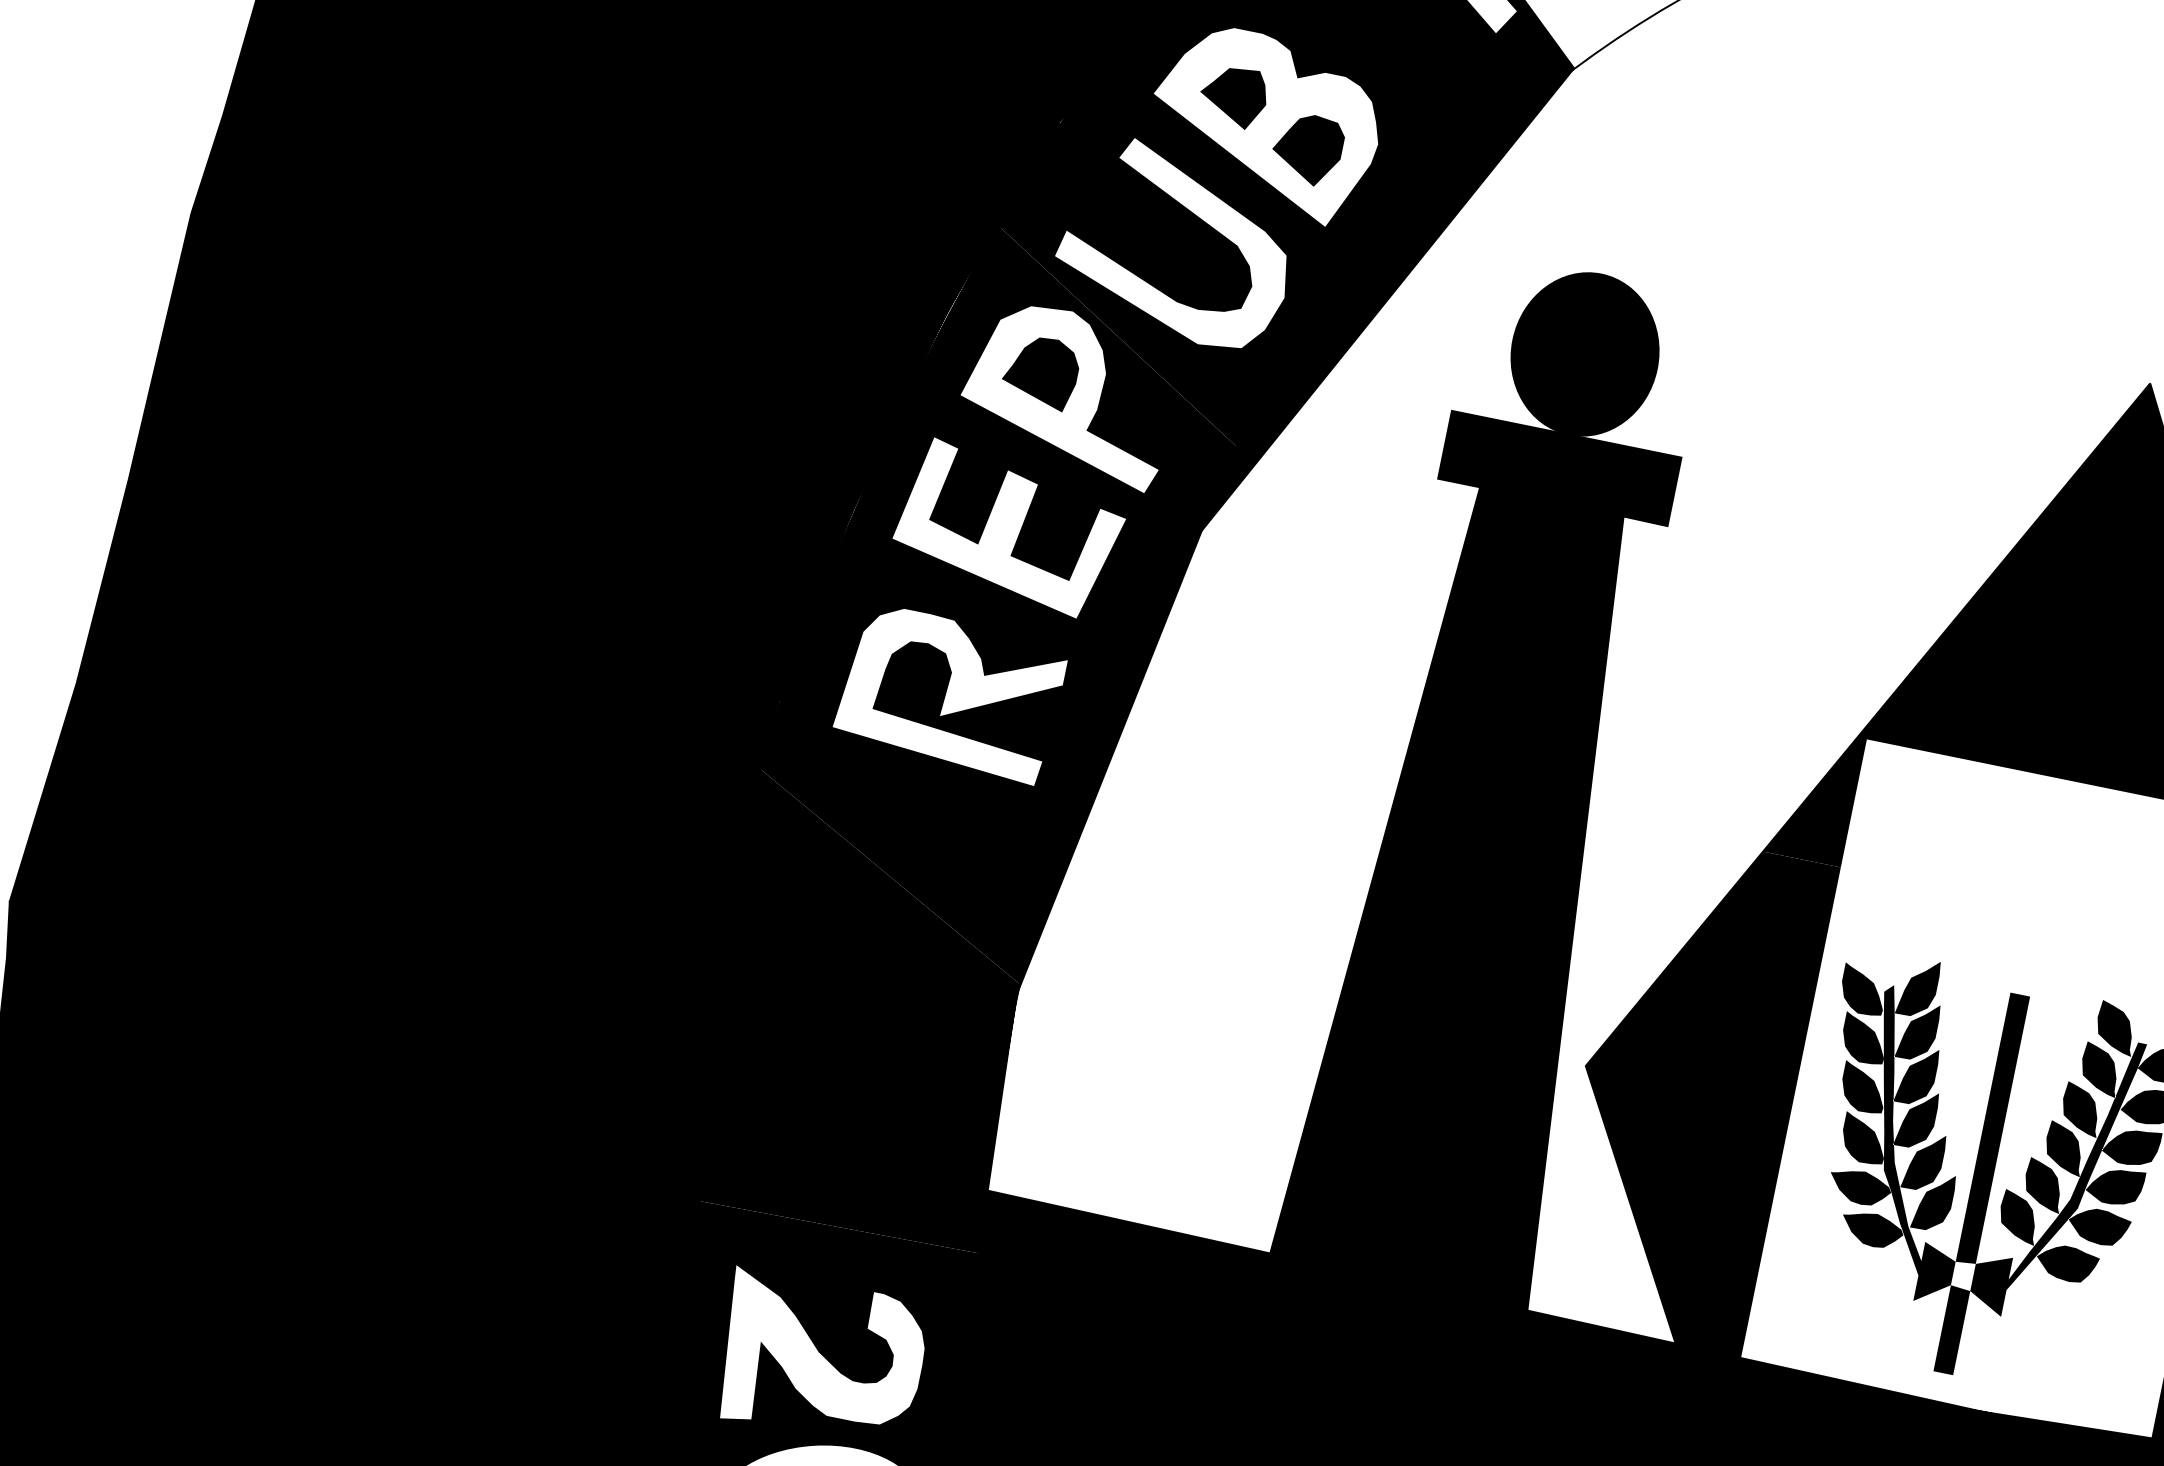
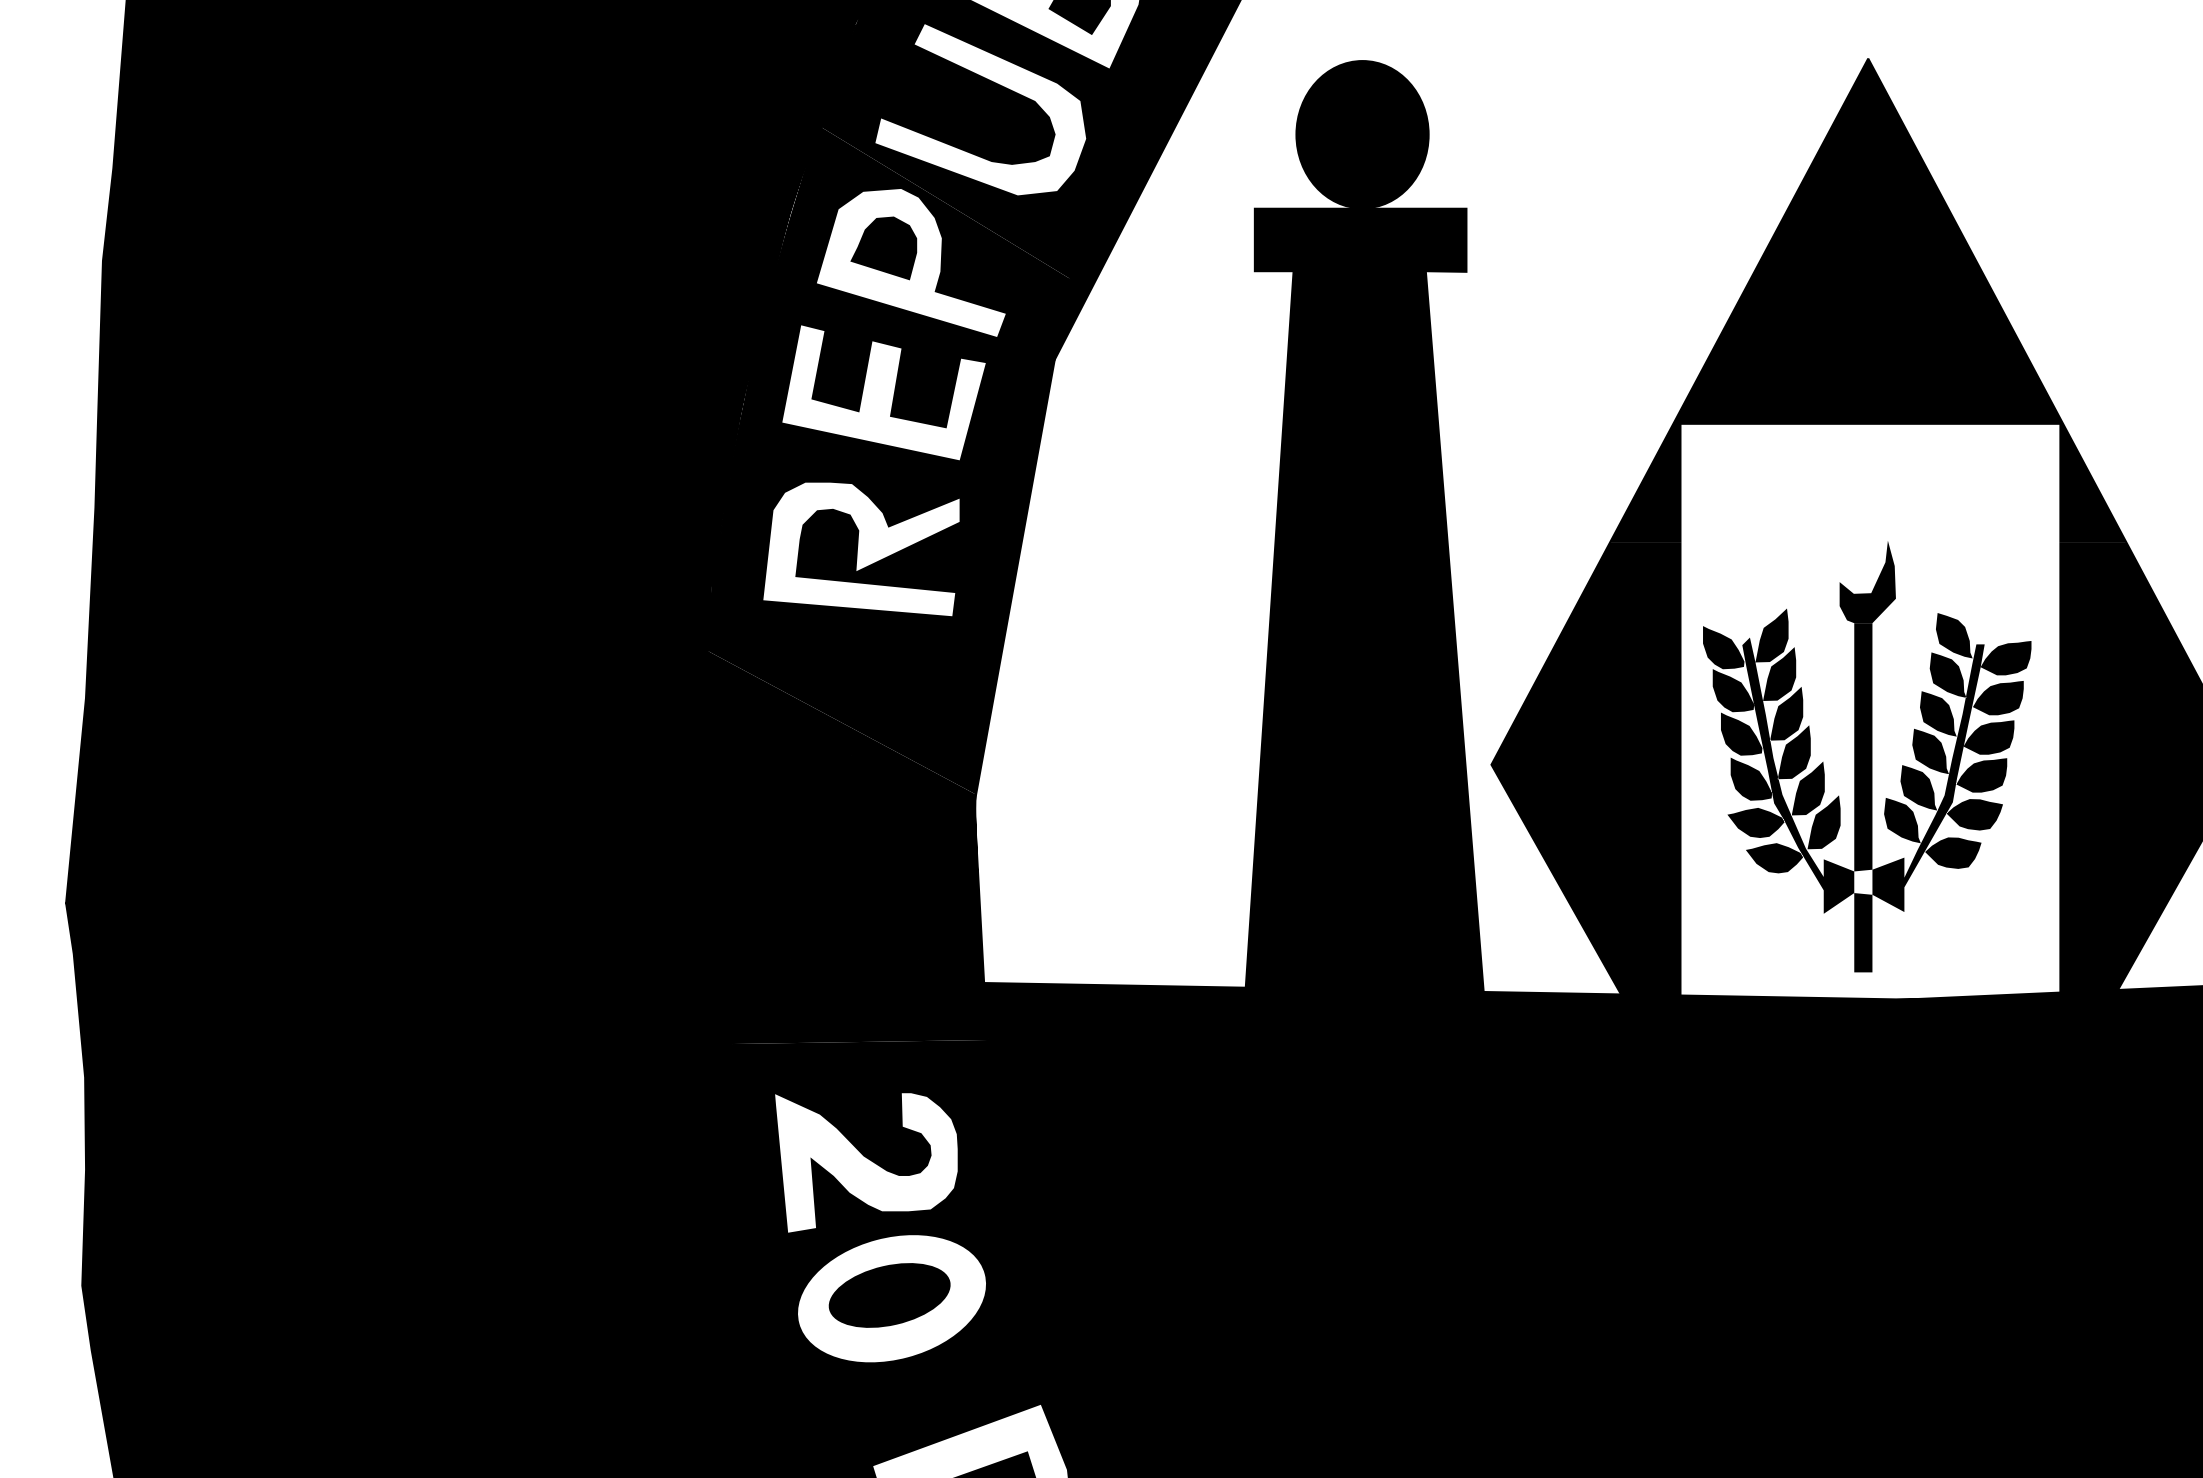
fill: (2034, 950) -> (1867, 581), added

